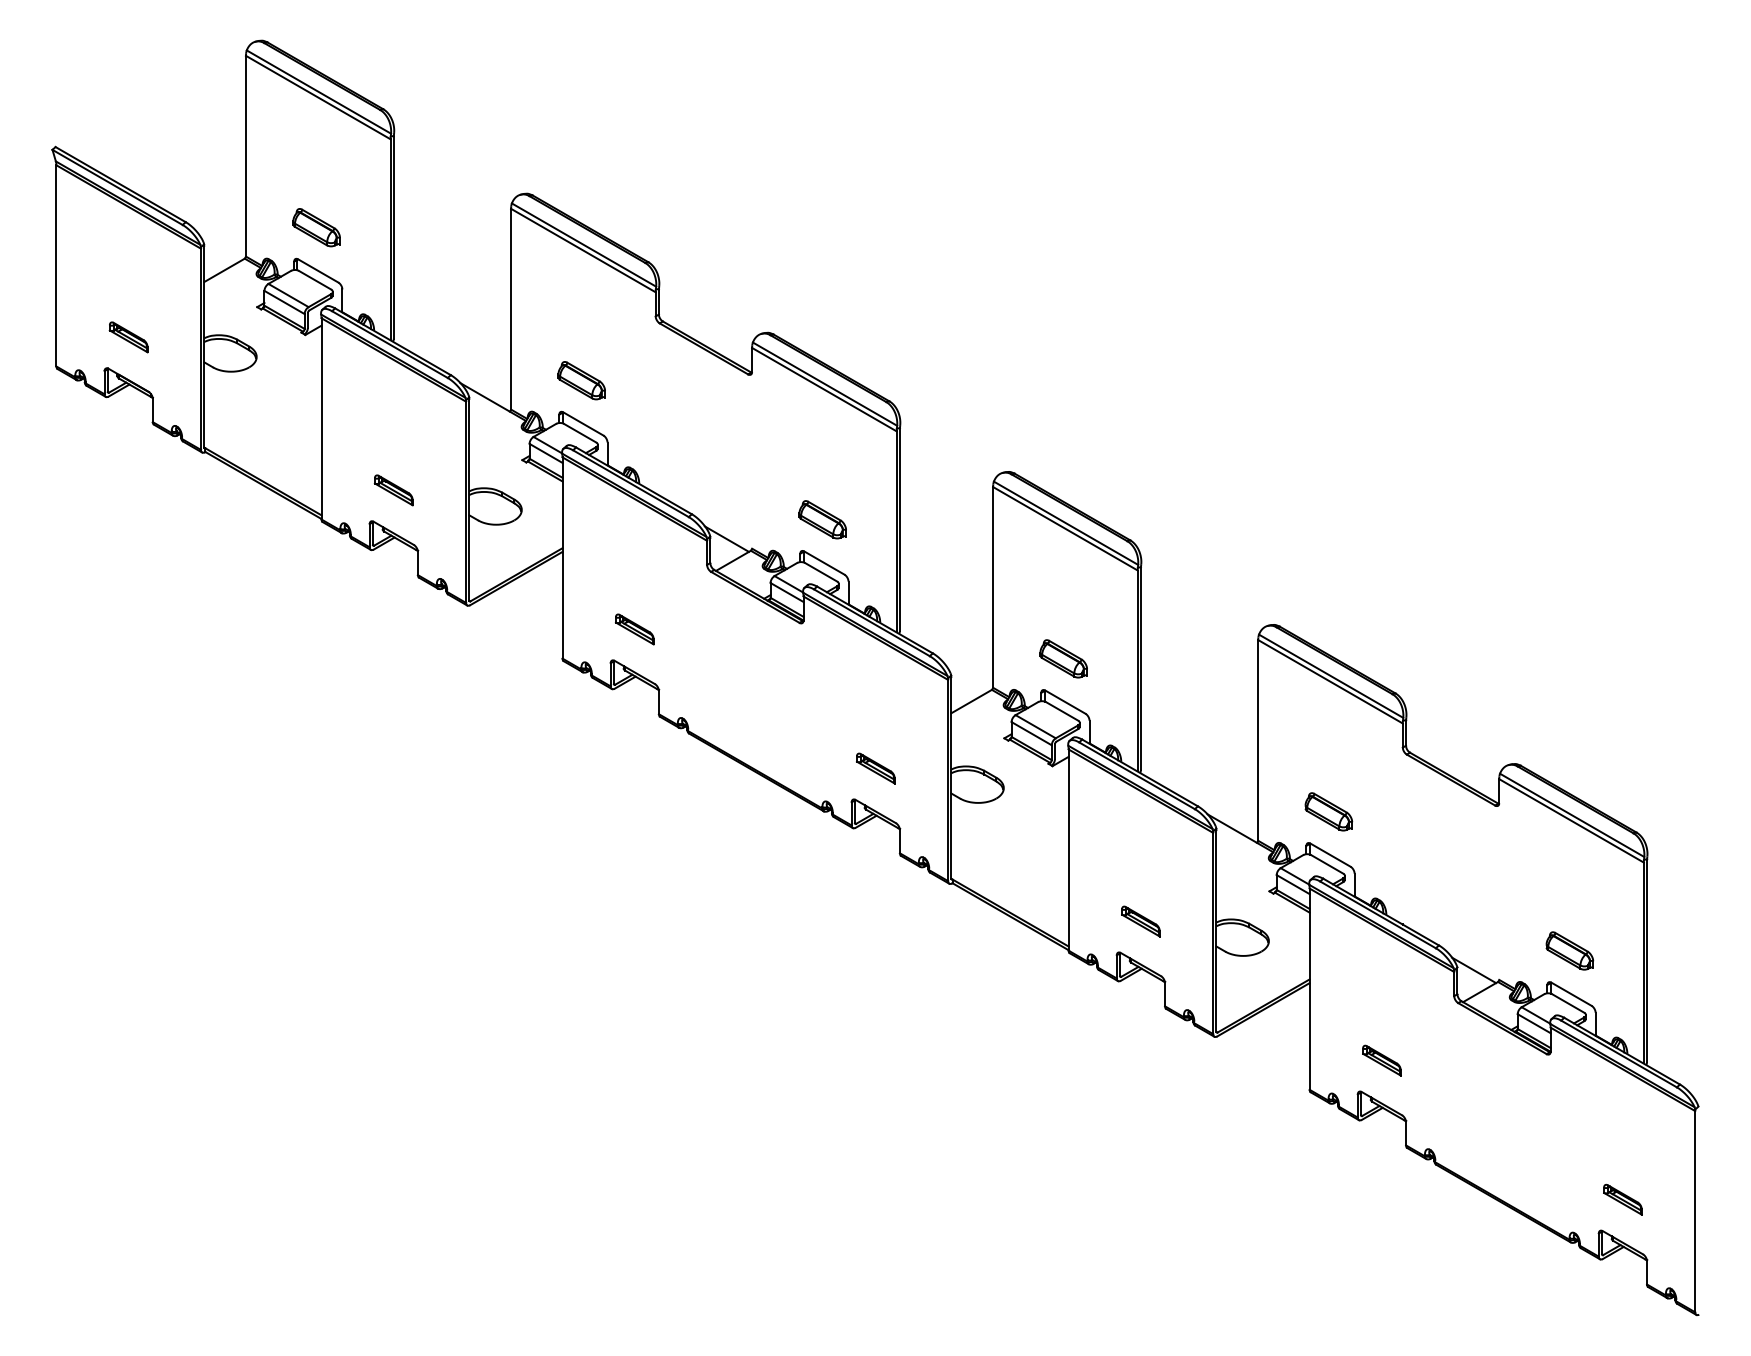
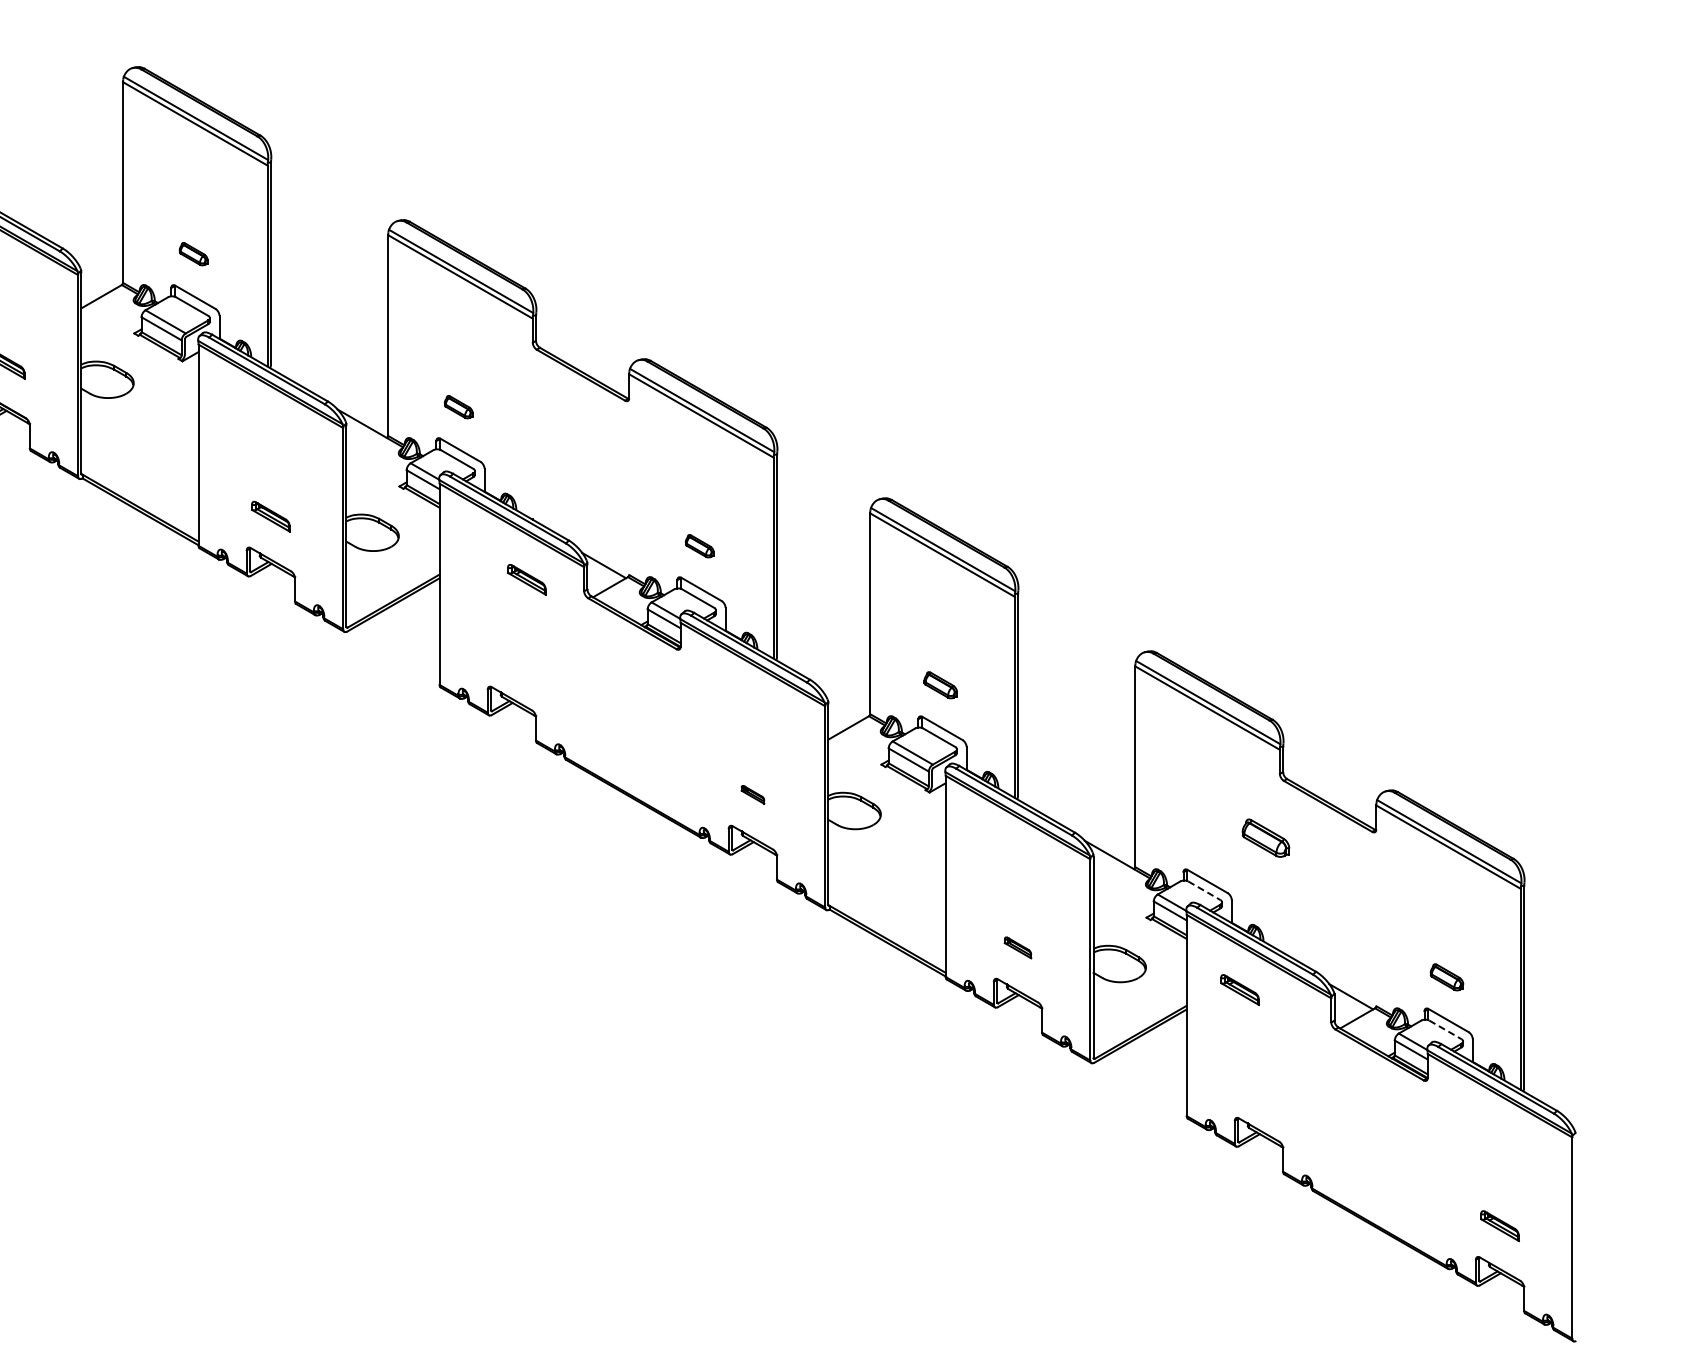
part: (316, 227) -> (193, 253), size x0.6
part: (581, 380) -> (458, 406), size x0.6
part: (822, 519) -> (699, 545), size x0.6
part: (634, 629) -> (526, 579), moved
part: (1063, 658) -> (940, 684), size x0.7
part: (875, 768) -> (752, 794), size x0.6
part: (1328, 811) -> (1265, 837), moved
line: (1327, 864) -> (1204, 890), solid -> dashed
part: (1140, 921) -> (1017, 947), size x0.7
part: (1569, 950) -> (1446, 976), size x0.7
line: (1568, 1003) -> (1445, 1029), solid -> dashed
part: (1381, 1060) -> (1239, 989), moved

